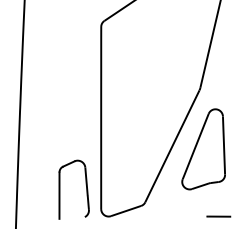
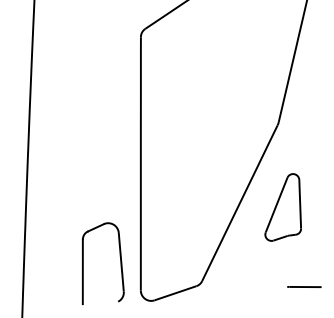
part: (203, 149) -> (282, 207), size x0.6
line: (218, 216) -> (304, 286), moved

